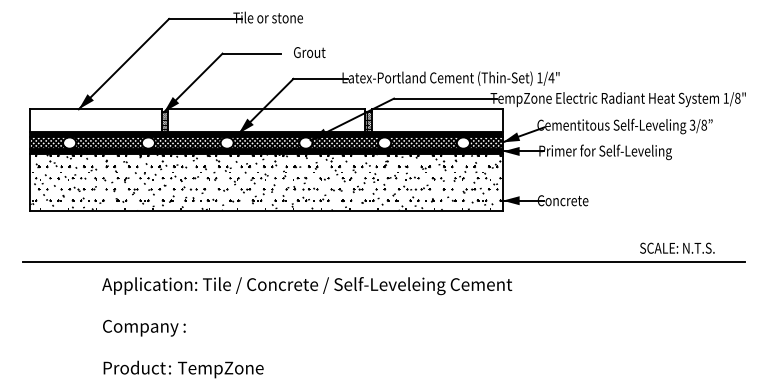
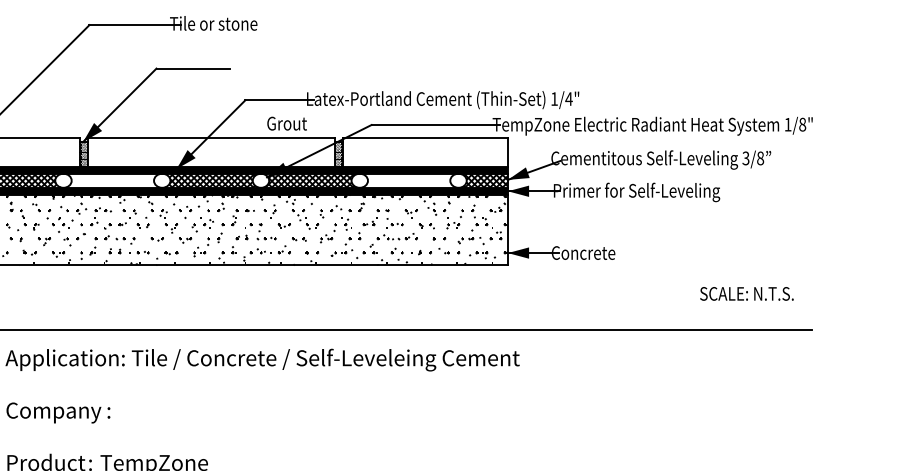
text: (309, 52) -> (286, 123), moved
hatch: (187, 142) -> (112, 180), removed
hatch: (423, 142) -> (408, 180), removed
text: (677, 247) -> (747, 292), moved

